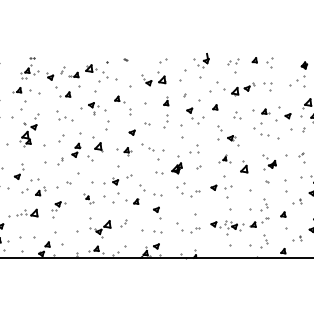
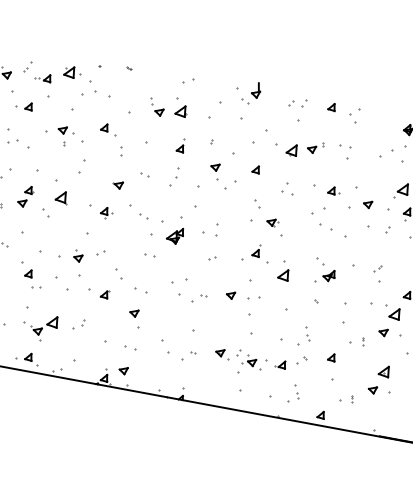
part: (224, 158) -> (255, 252), size x1.43
part: (176, 164) -> (175, 229), moved
part: (88, 198) -> (30, 275), size x1.67

